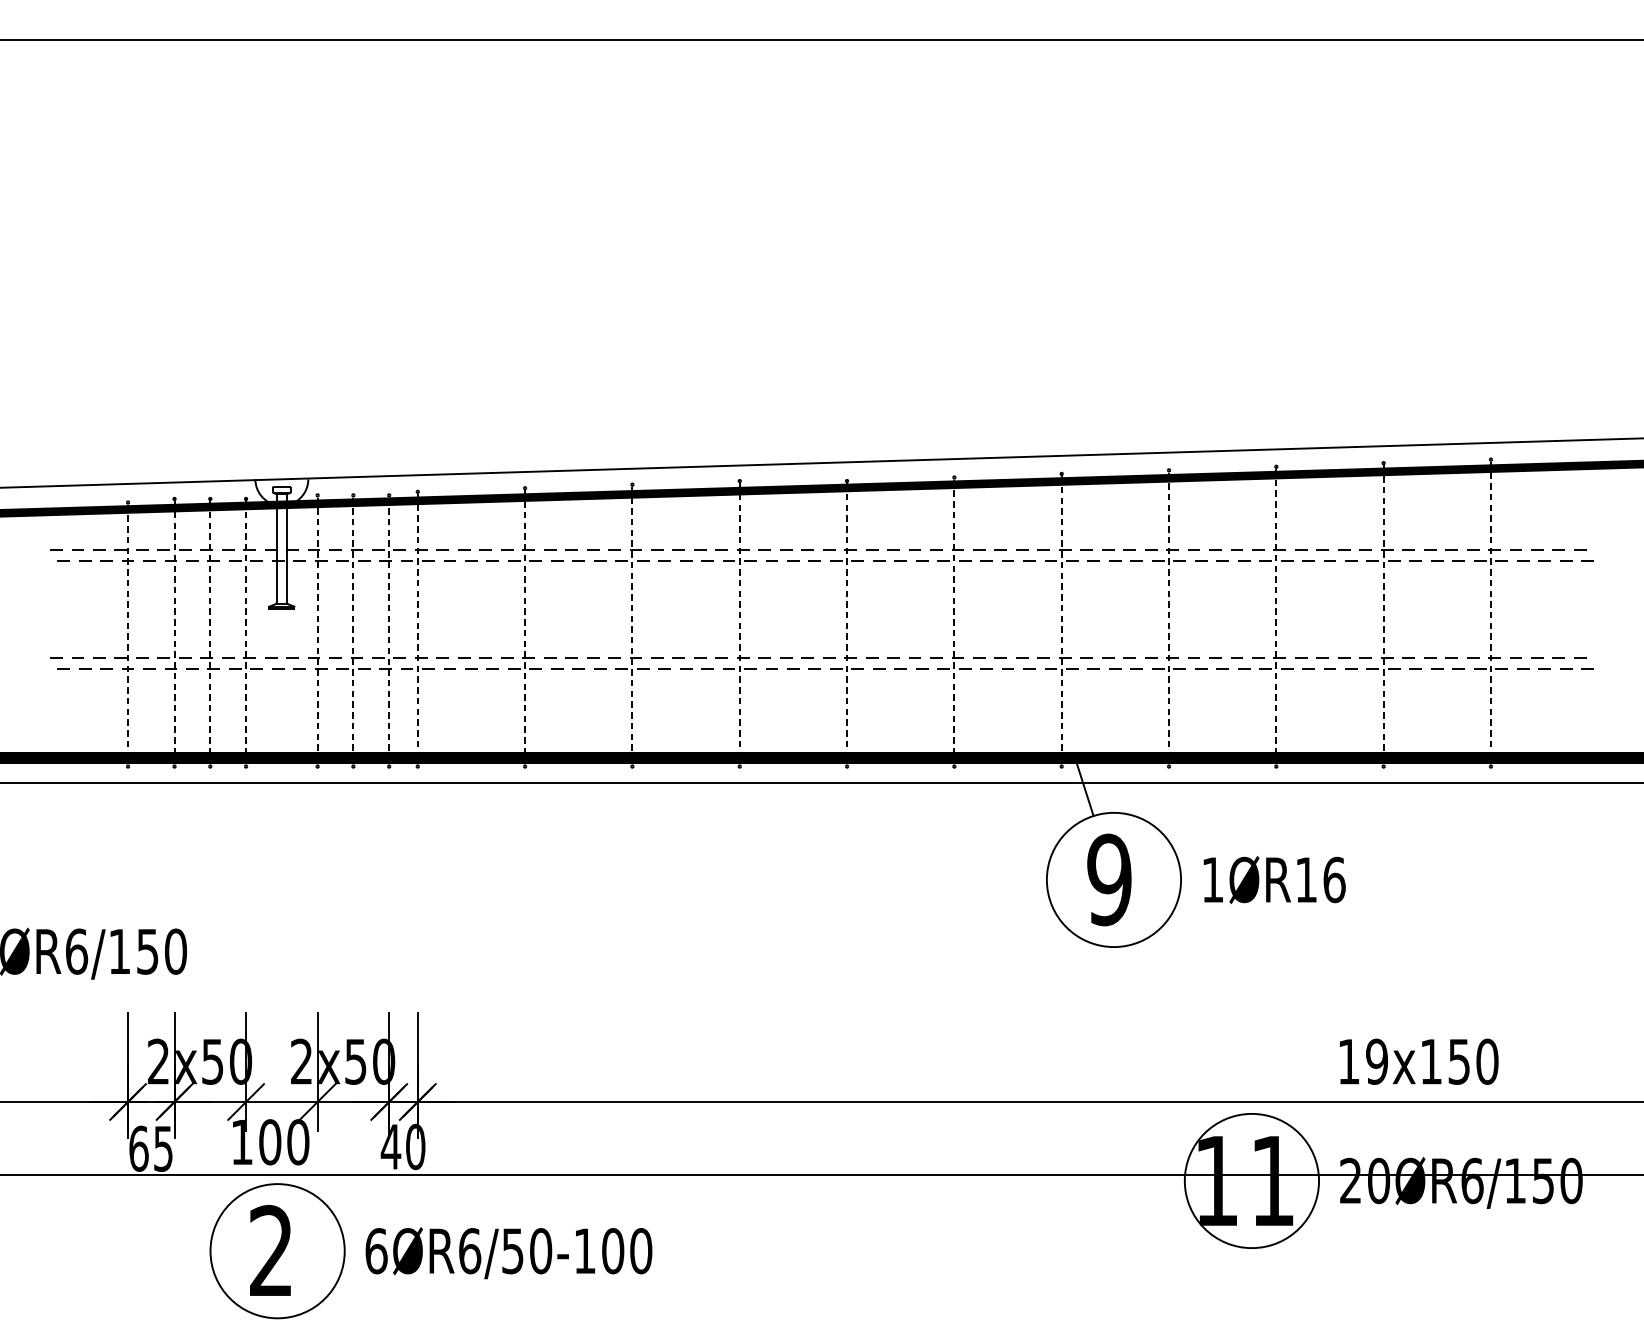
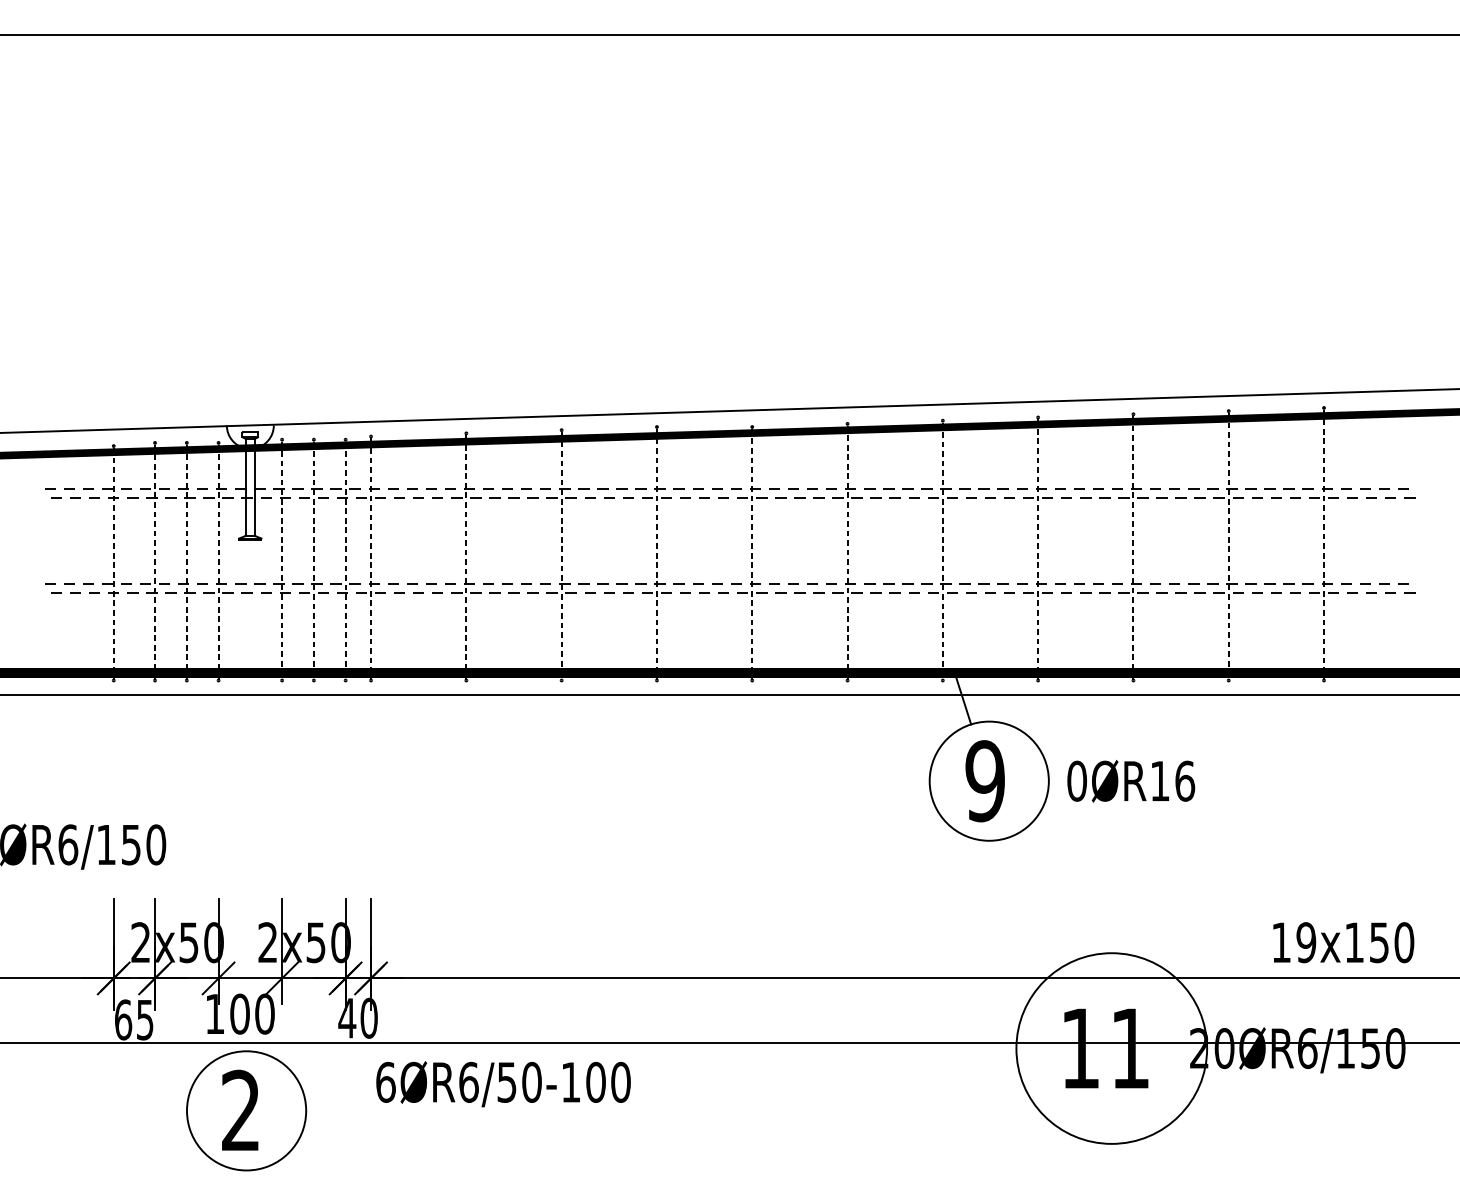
text: (1213, 879) -> (1077, 780), 1ØR16 -> 0ØR16
text: (1419, 1061) -> (1344, 942), moved
circle: (1251, 1180) -> (1111, 1048), size x1.6
text: (508, 1253) -> (503, 1084), moved

